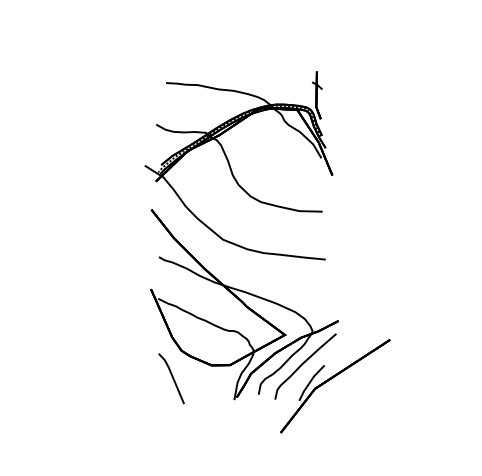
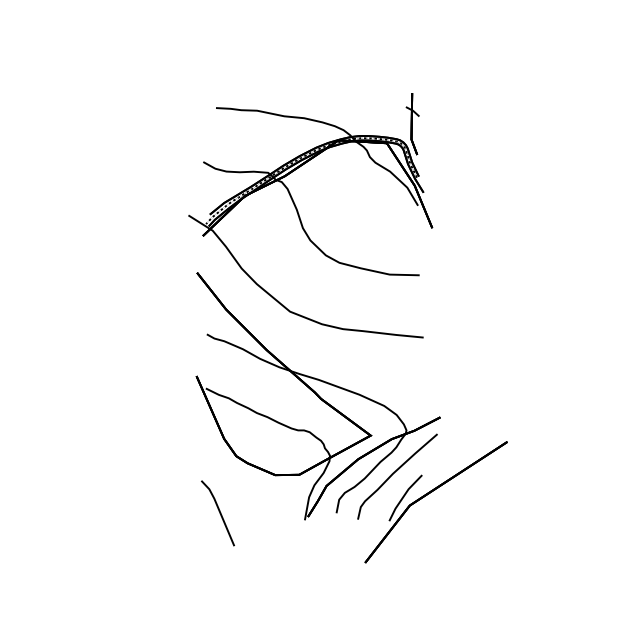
line: (172, 378) -> (219, 512), moved

